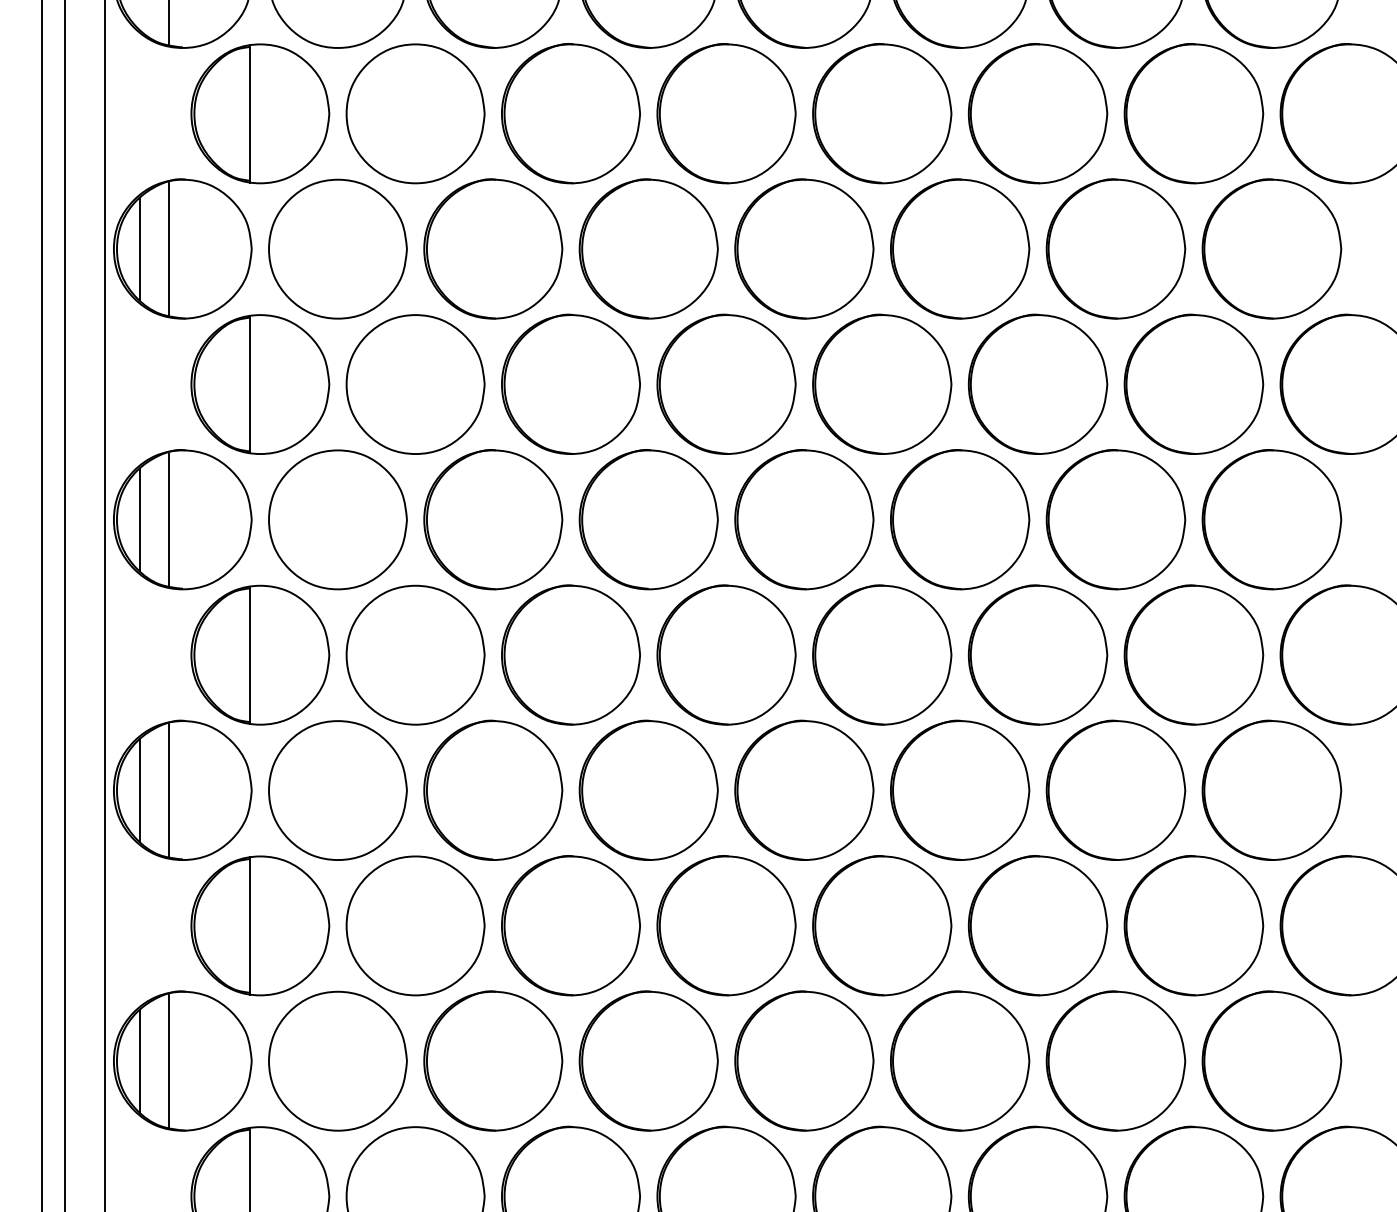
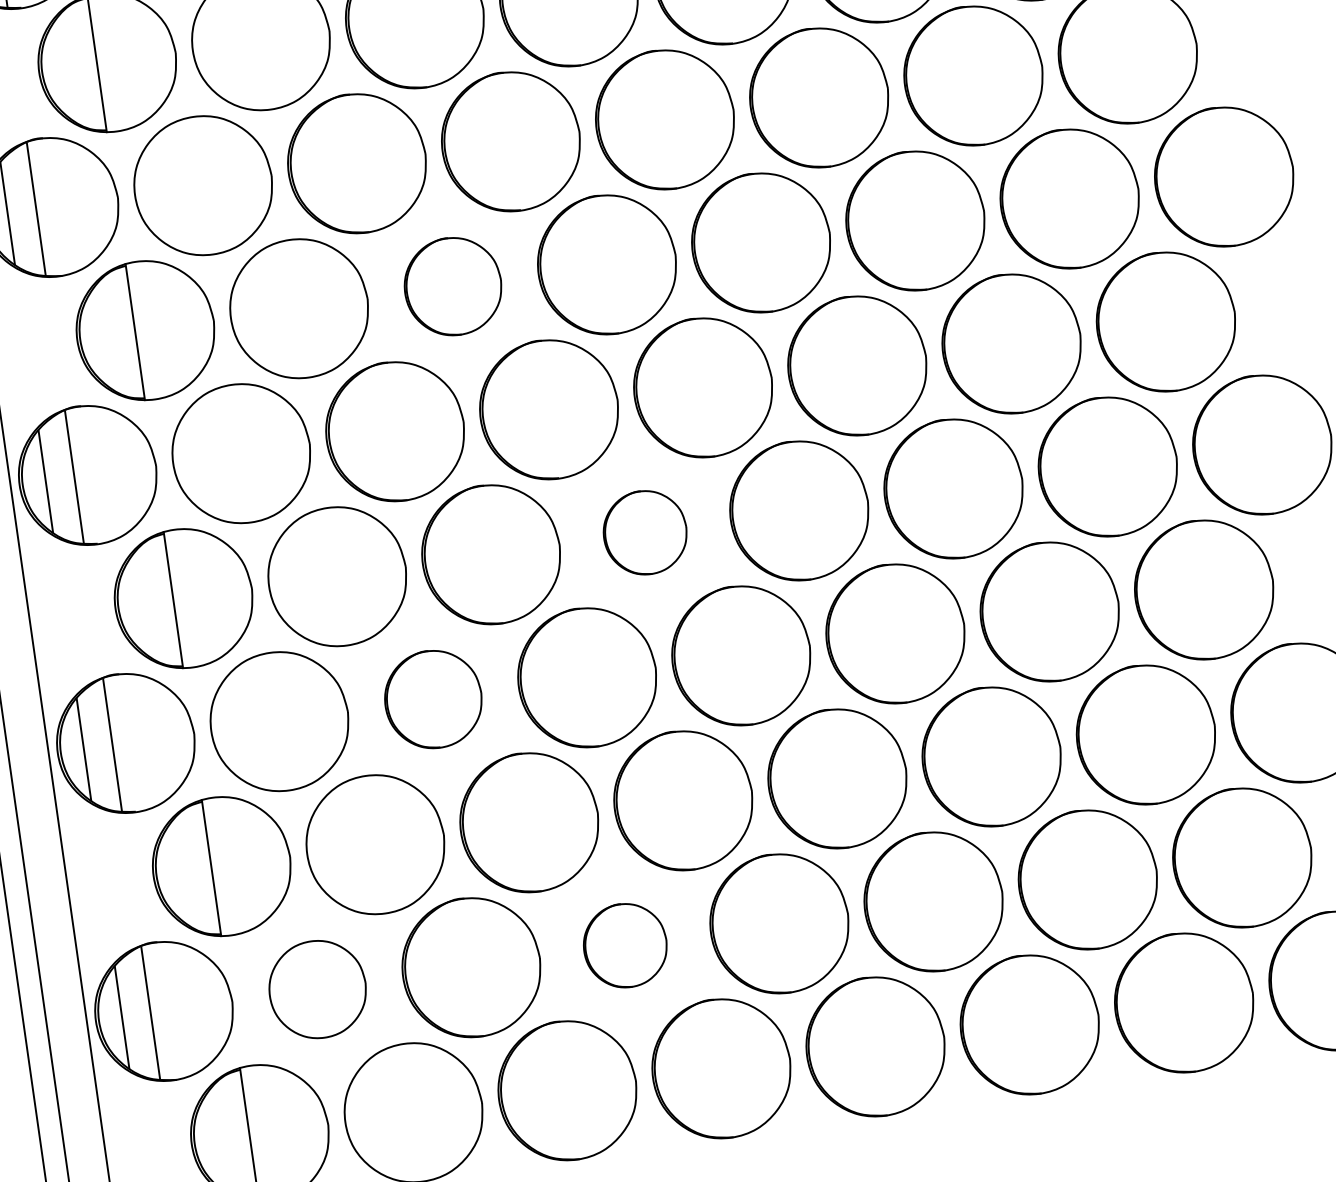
part: (570, 383) -> (452, 285), size x0.7
part: (726, 654) -> (645, 532), size x0.6
part: (493, 789) -> (433, 698), size x0.7
part: (337, 1060) -> (317, 988), size x0.7
part: (648, 1060) -> (625, 945), size x0.6

